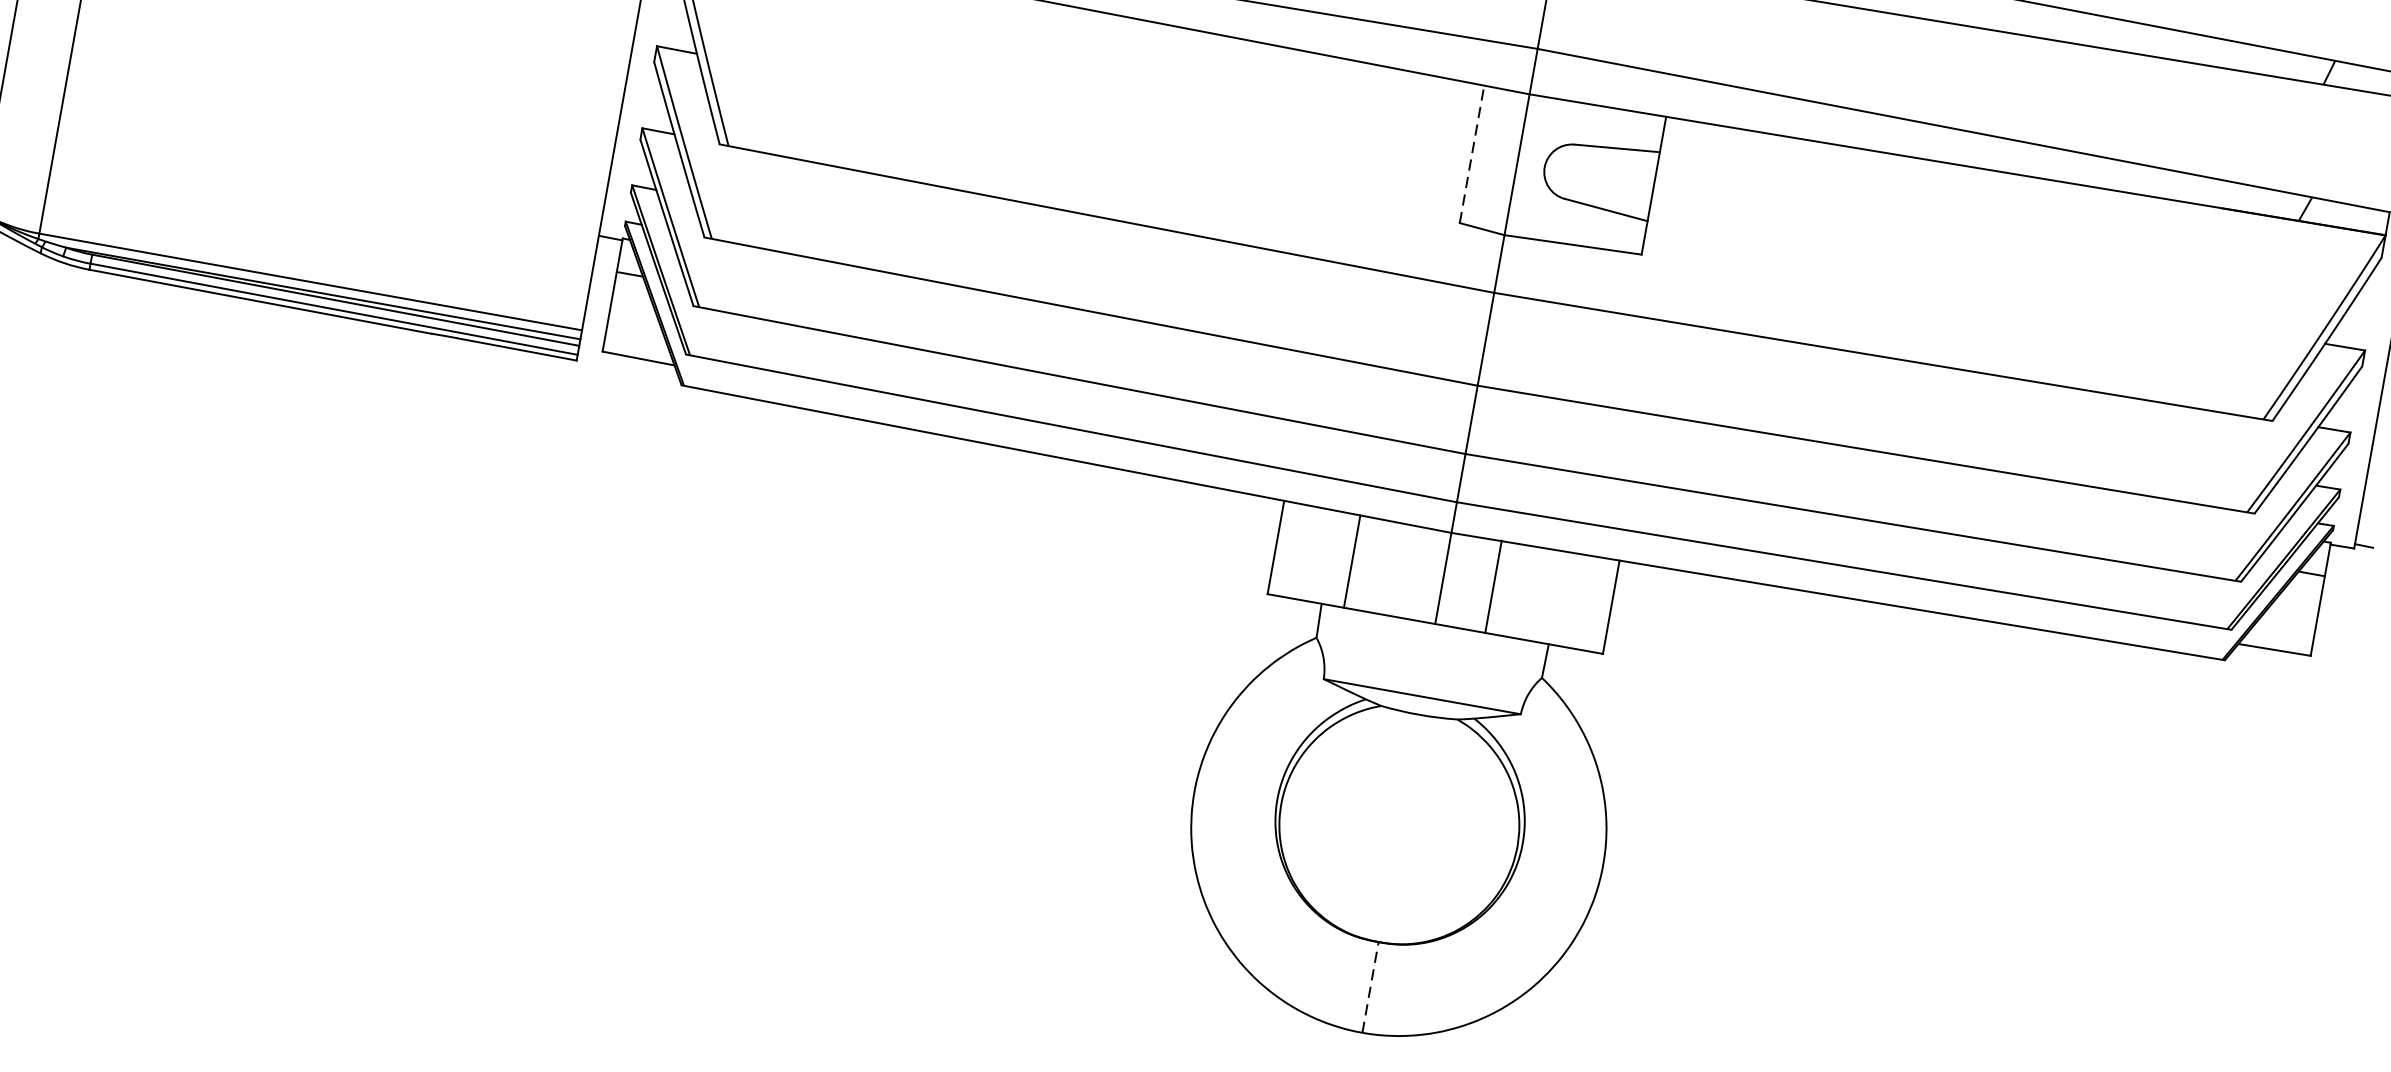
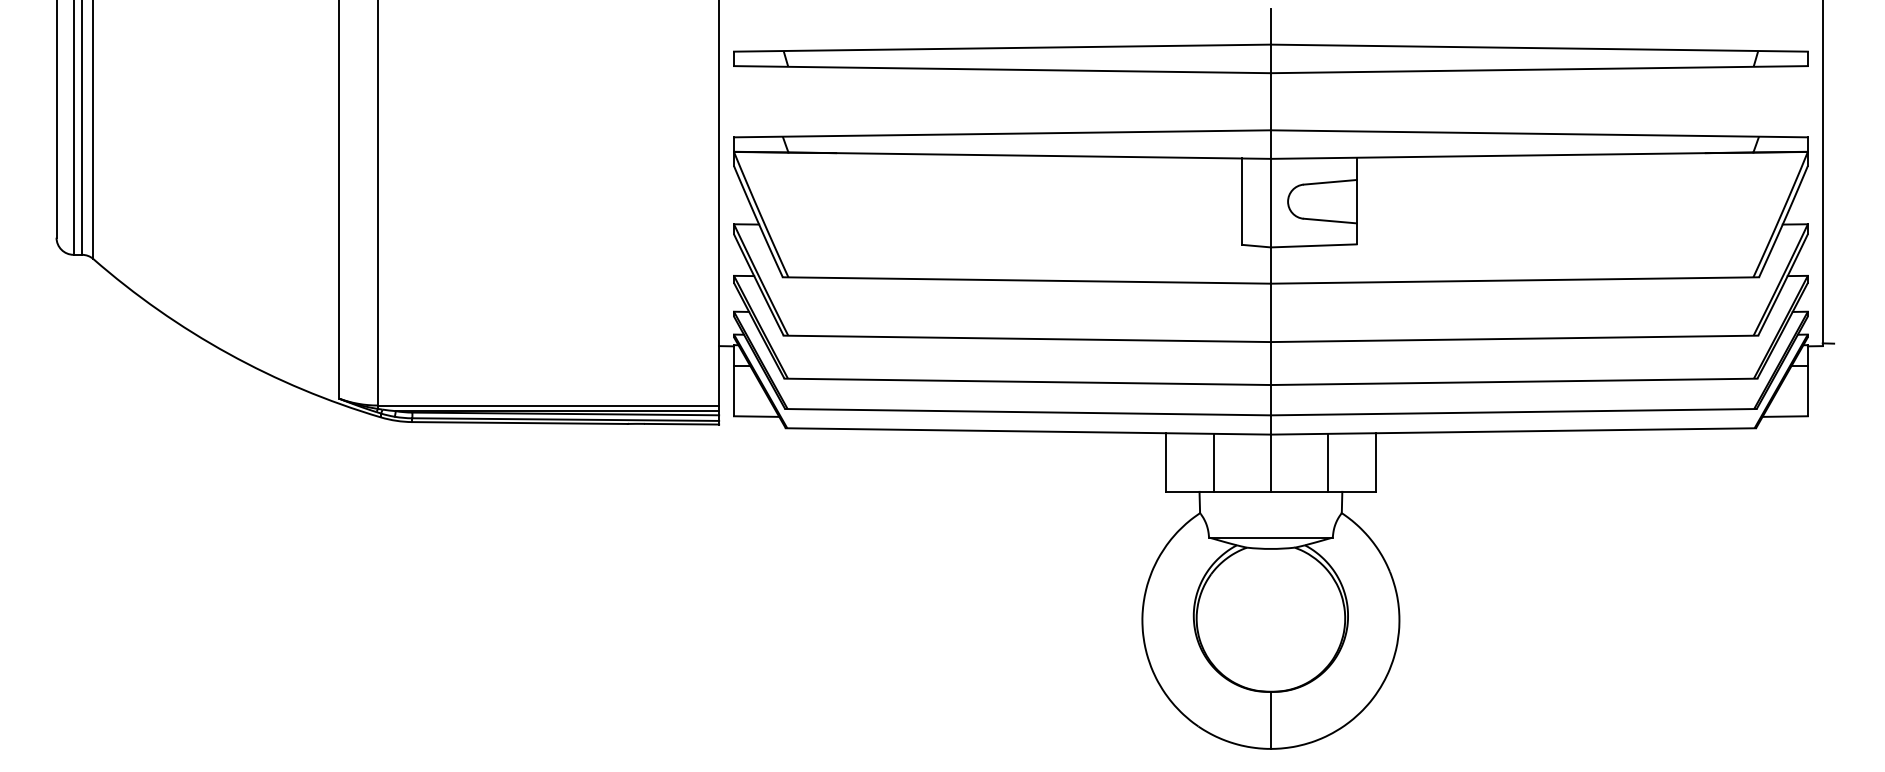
line: (1472, 154) -> (1242, 201), dashed -> solid
line: (1493, 586) -> (1328, 462), moved
line: (1369, 987) -> (1270, 720), dashed -> solid

